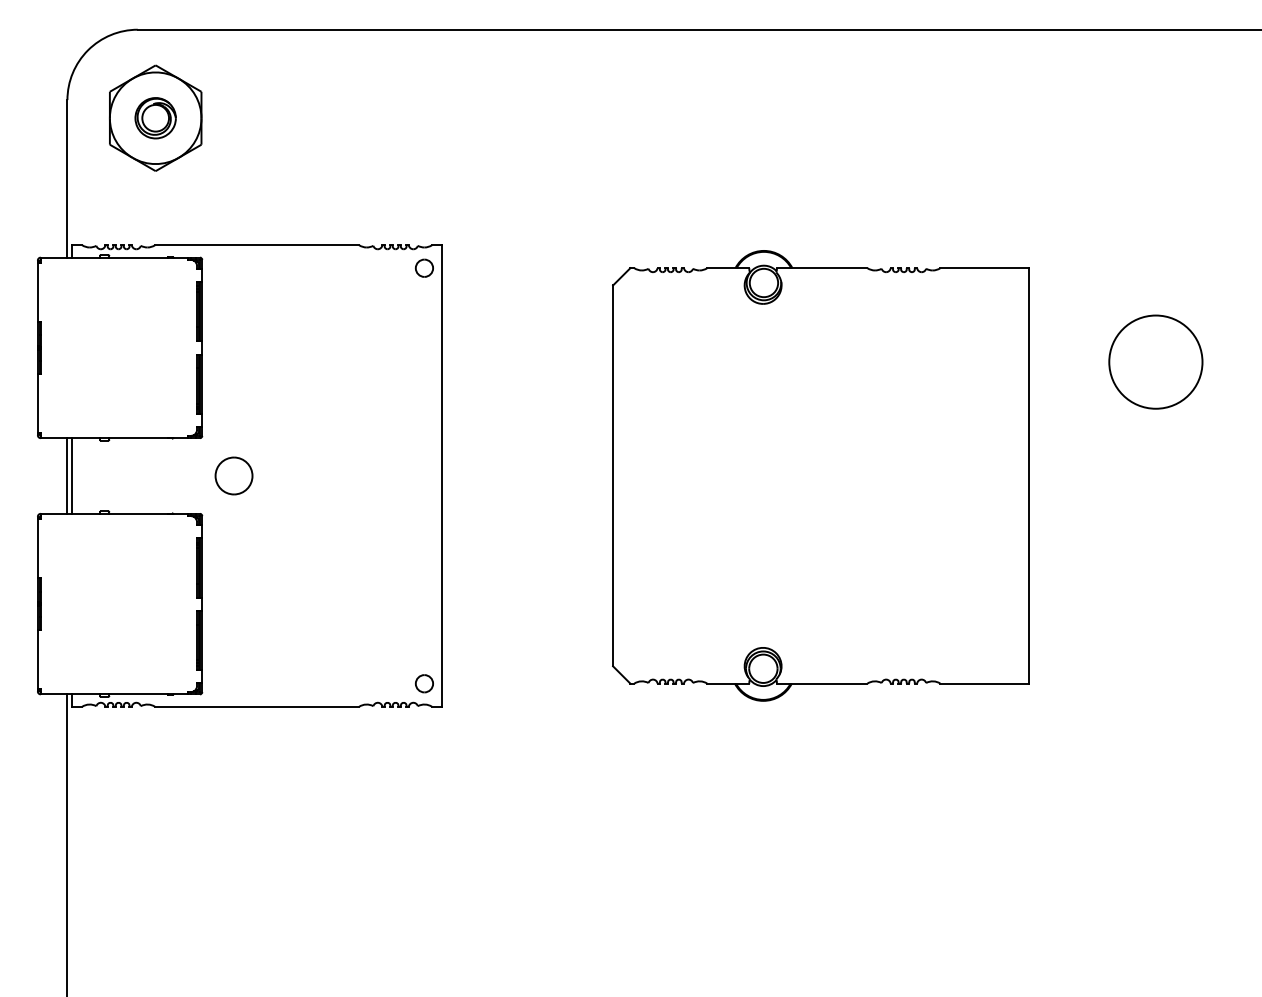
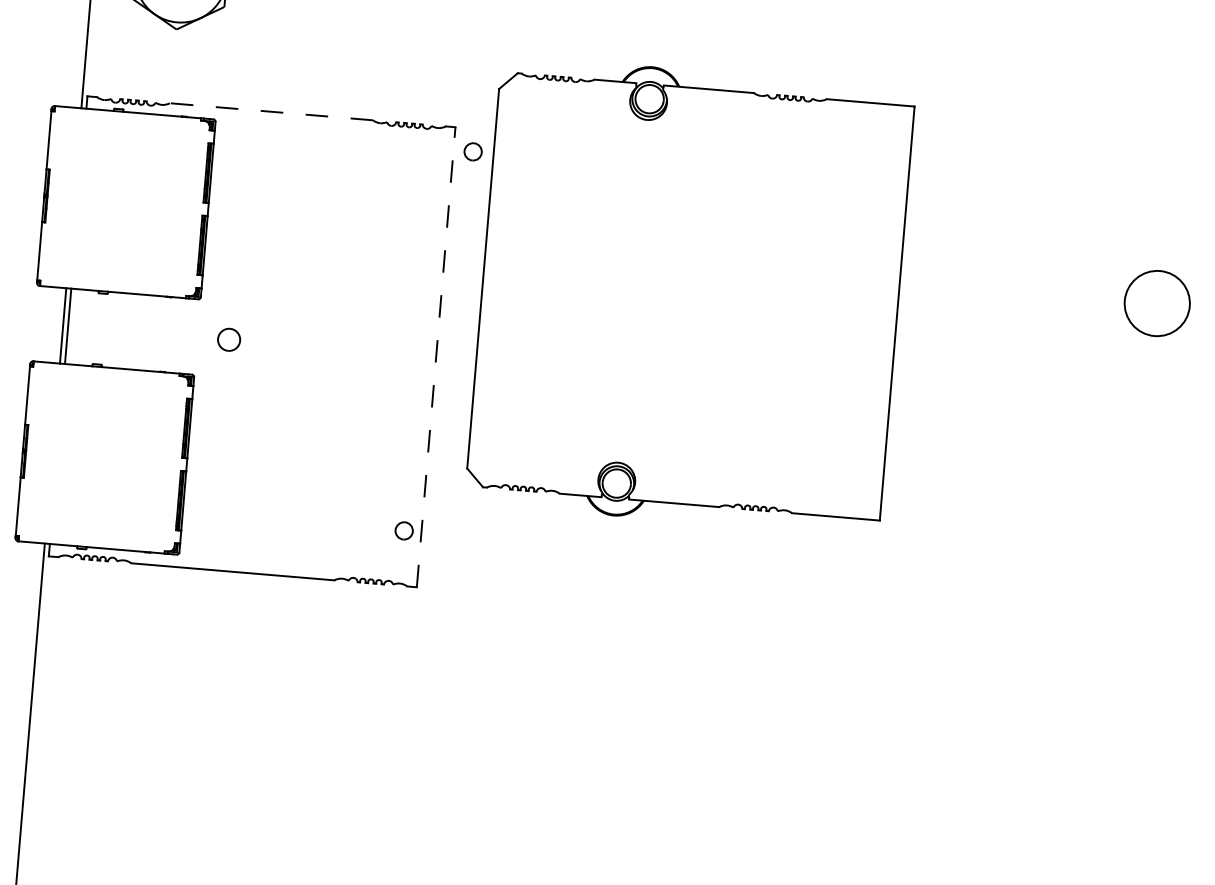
line: (257, 245) -> (271, 112), solid -> dashed
part: (424, 267) -> (473, 151), moved
circle: (1155, 361) -> (1156, 302), size x0.7
part: (233, 475) -> (228, 339), size x0.6
part: (820, 475) -> (689, 295), moved
line: (441, 476) -> (435, 357), solid -> dashed
part: (424, 683) -> (404, 530), moved

